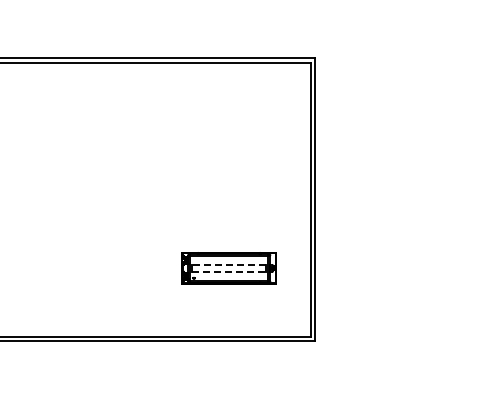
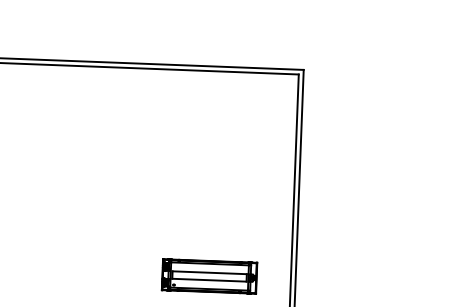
line: (228, 264) -> (208, 272), dashed -> solid
line: (229, 272) -> (209, 280), dashed -> solid

